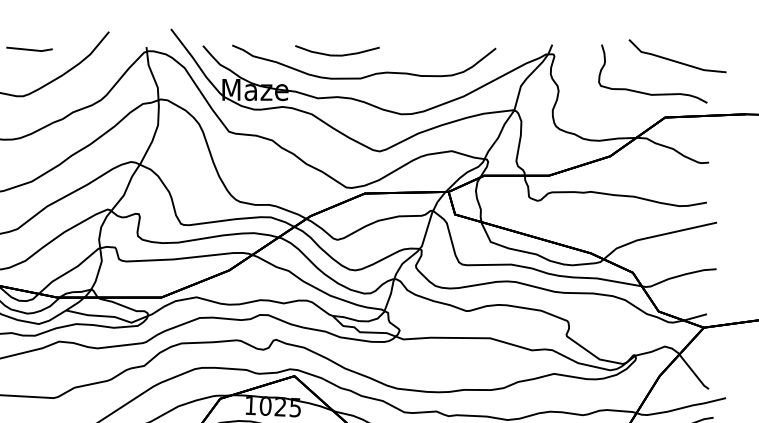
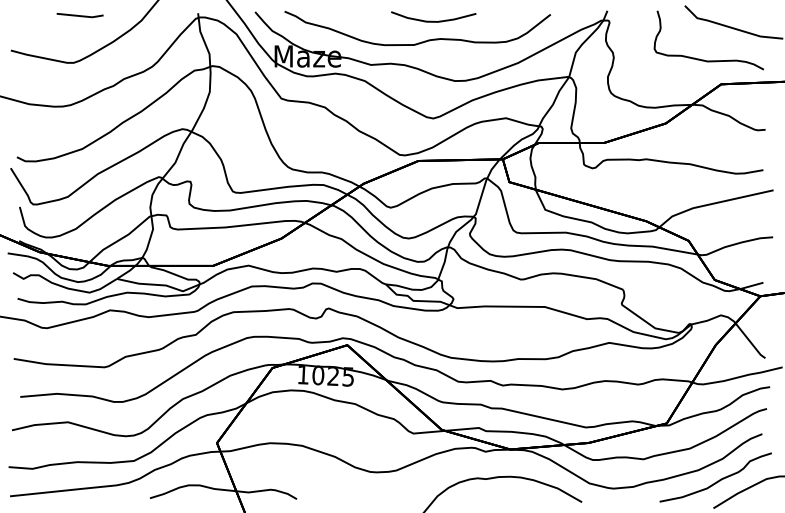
curve: (337, 54) -> (433, 20), moved

